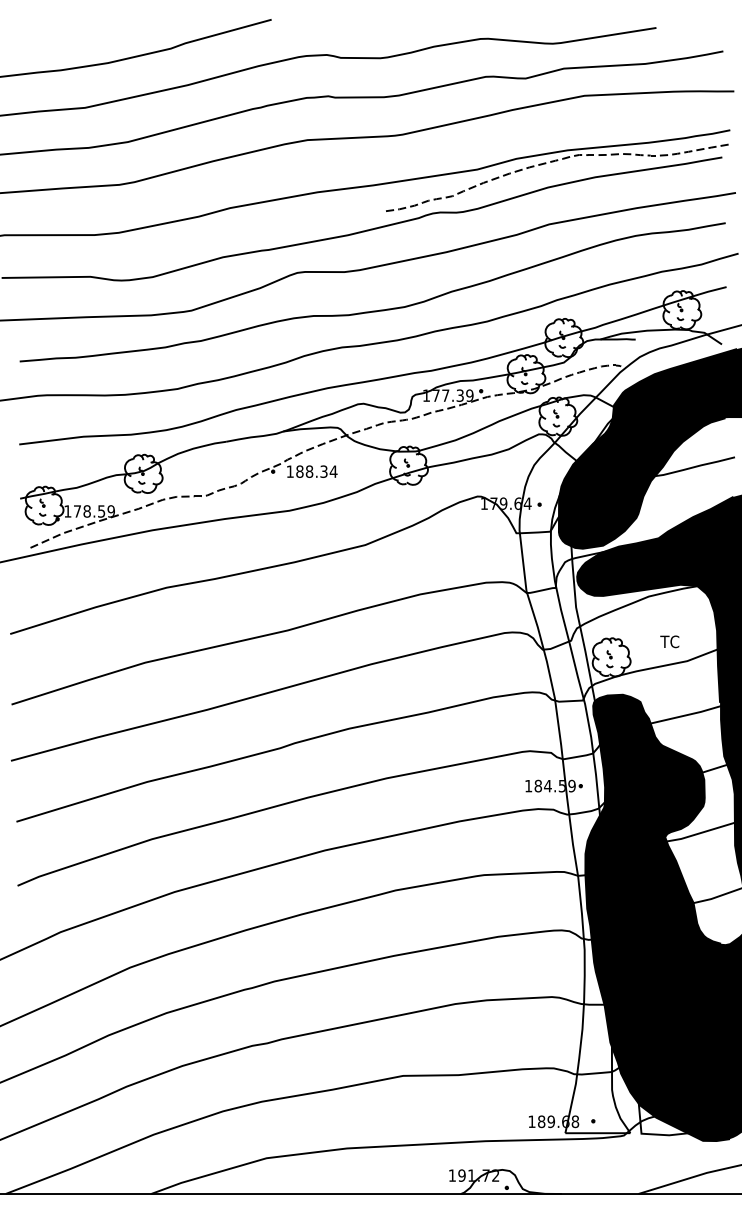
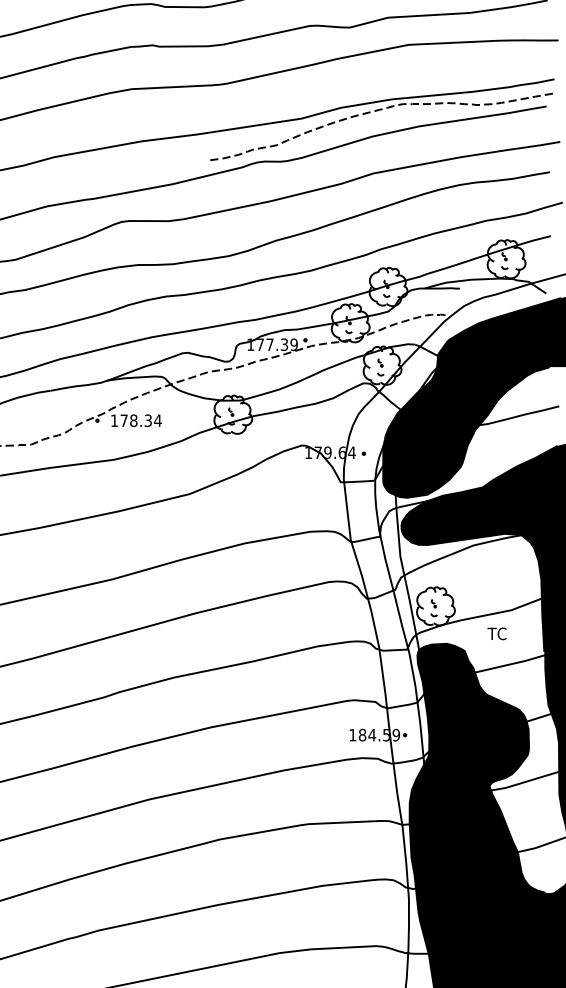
text: (299, 471) -> (123, 420), 188.34 -> 178.34
text: (669, 641) -> (496, 633), moved

